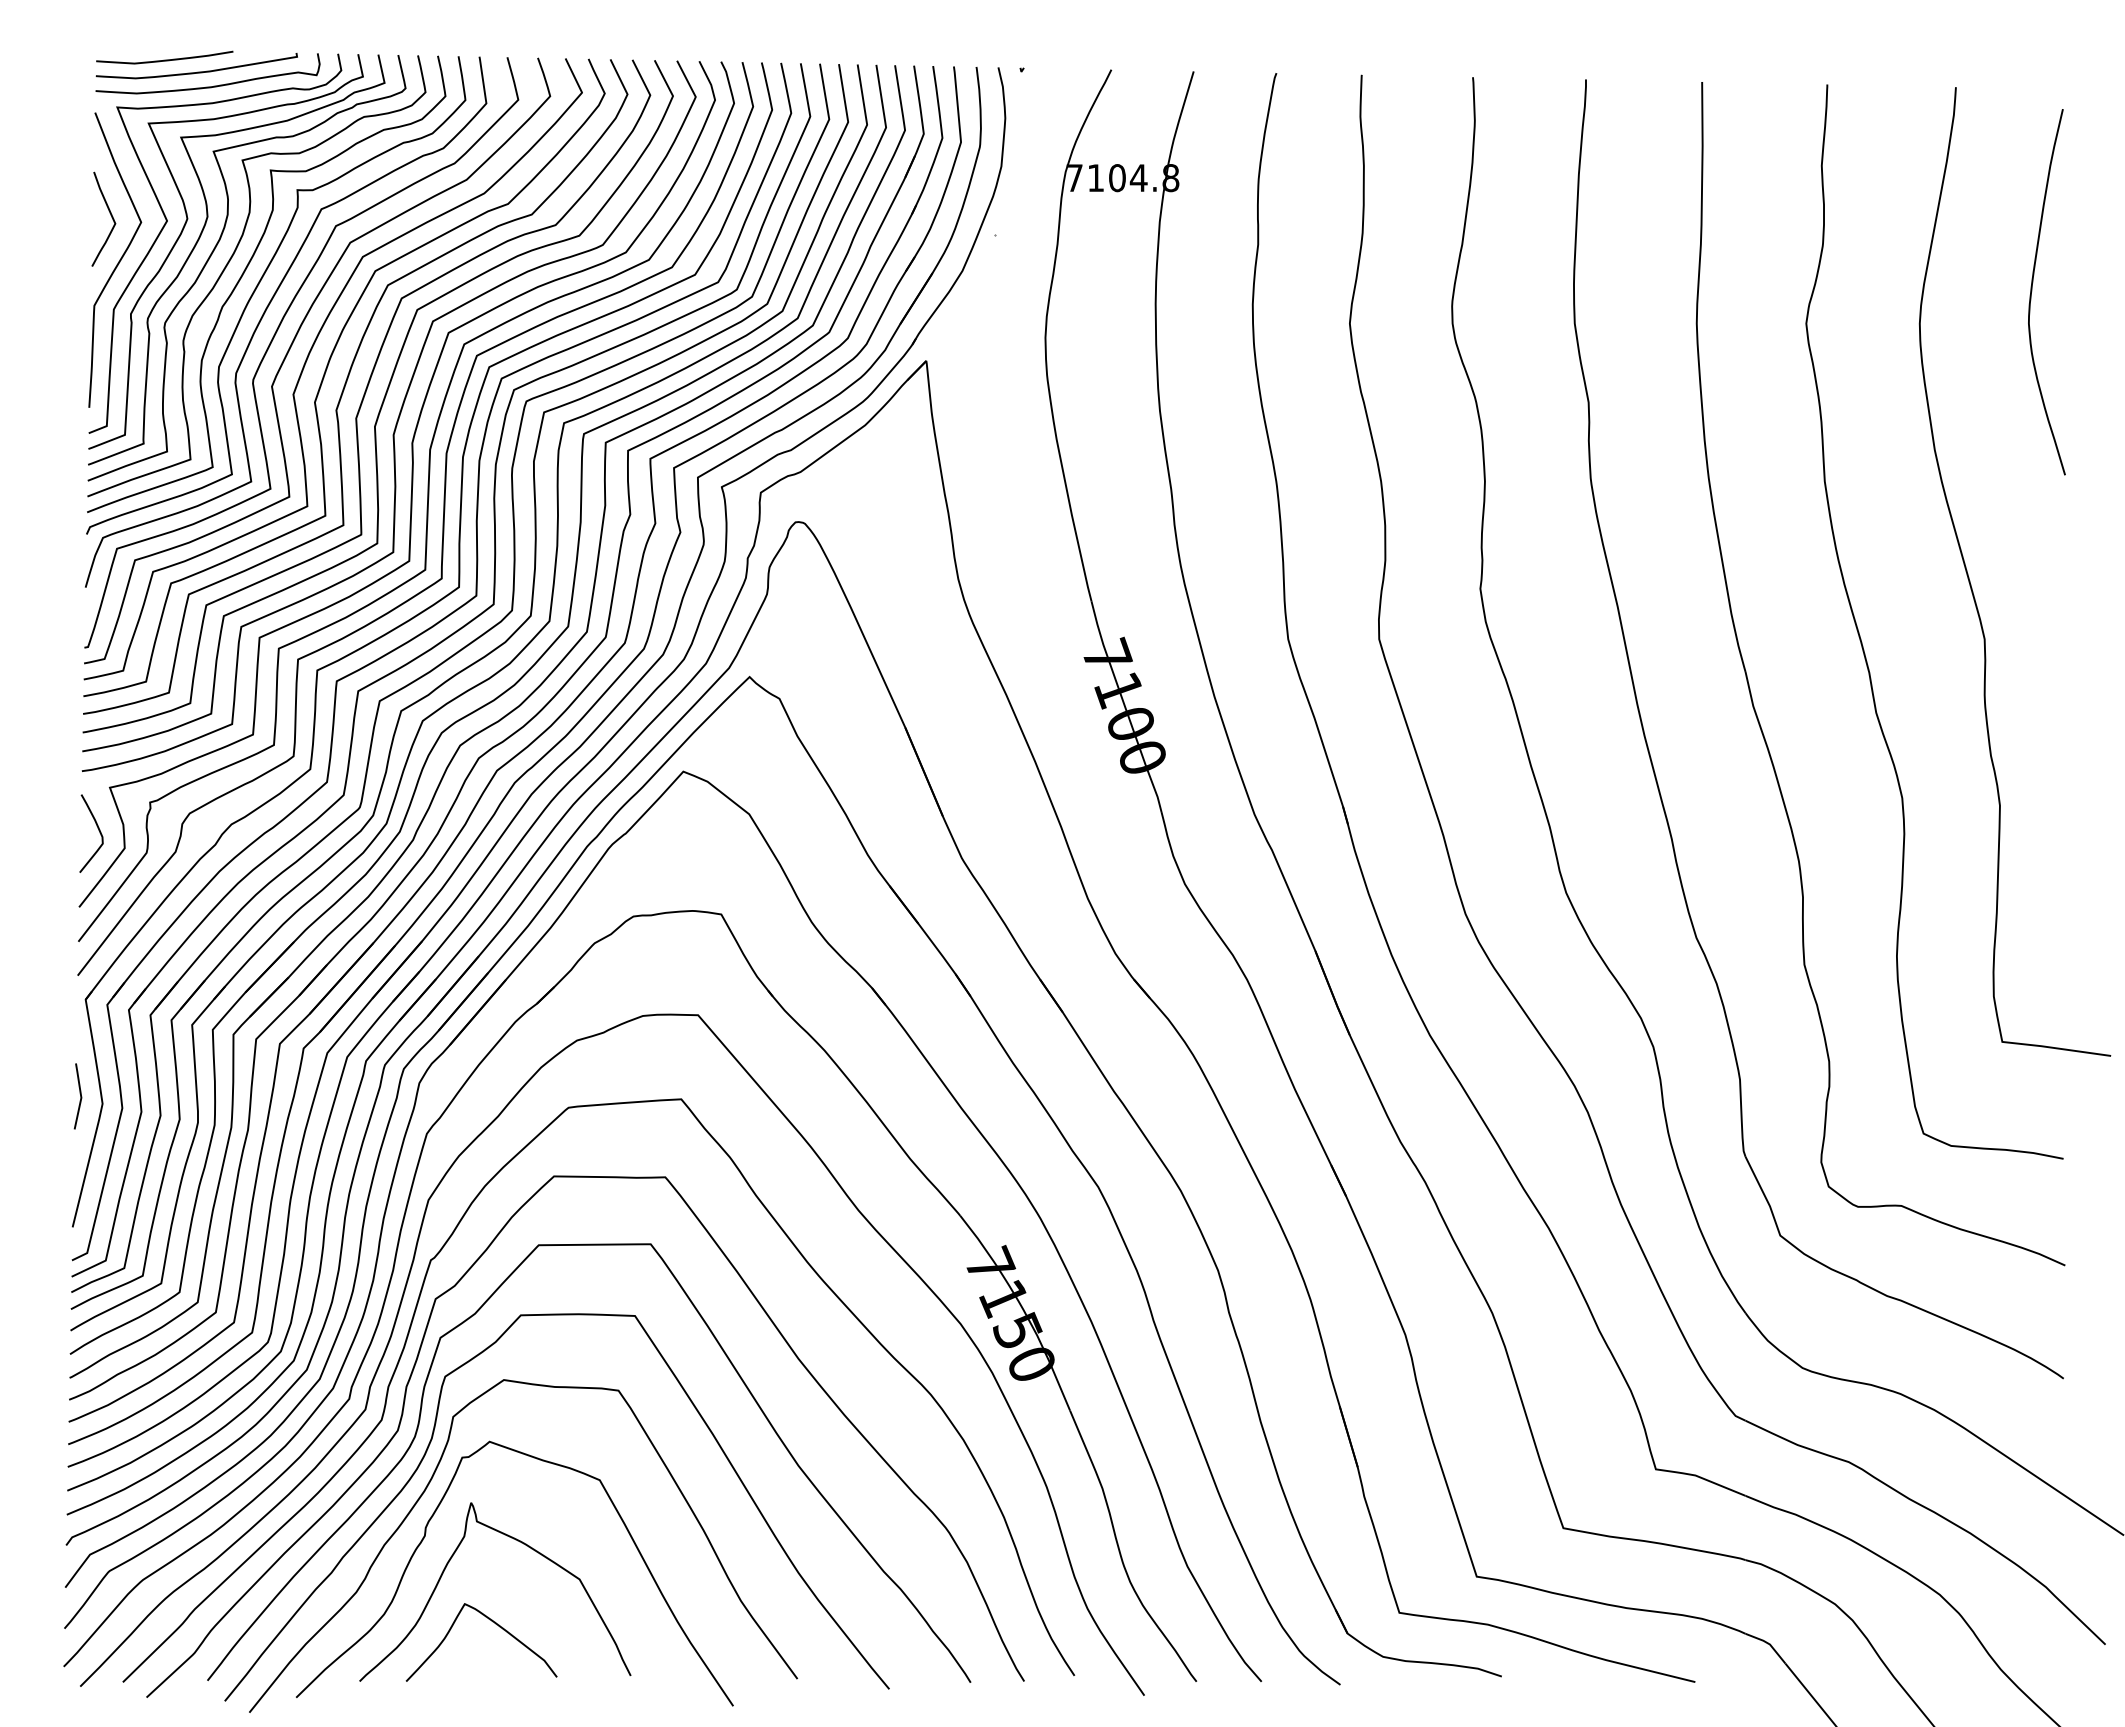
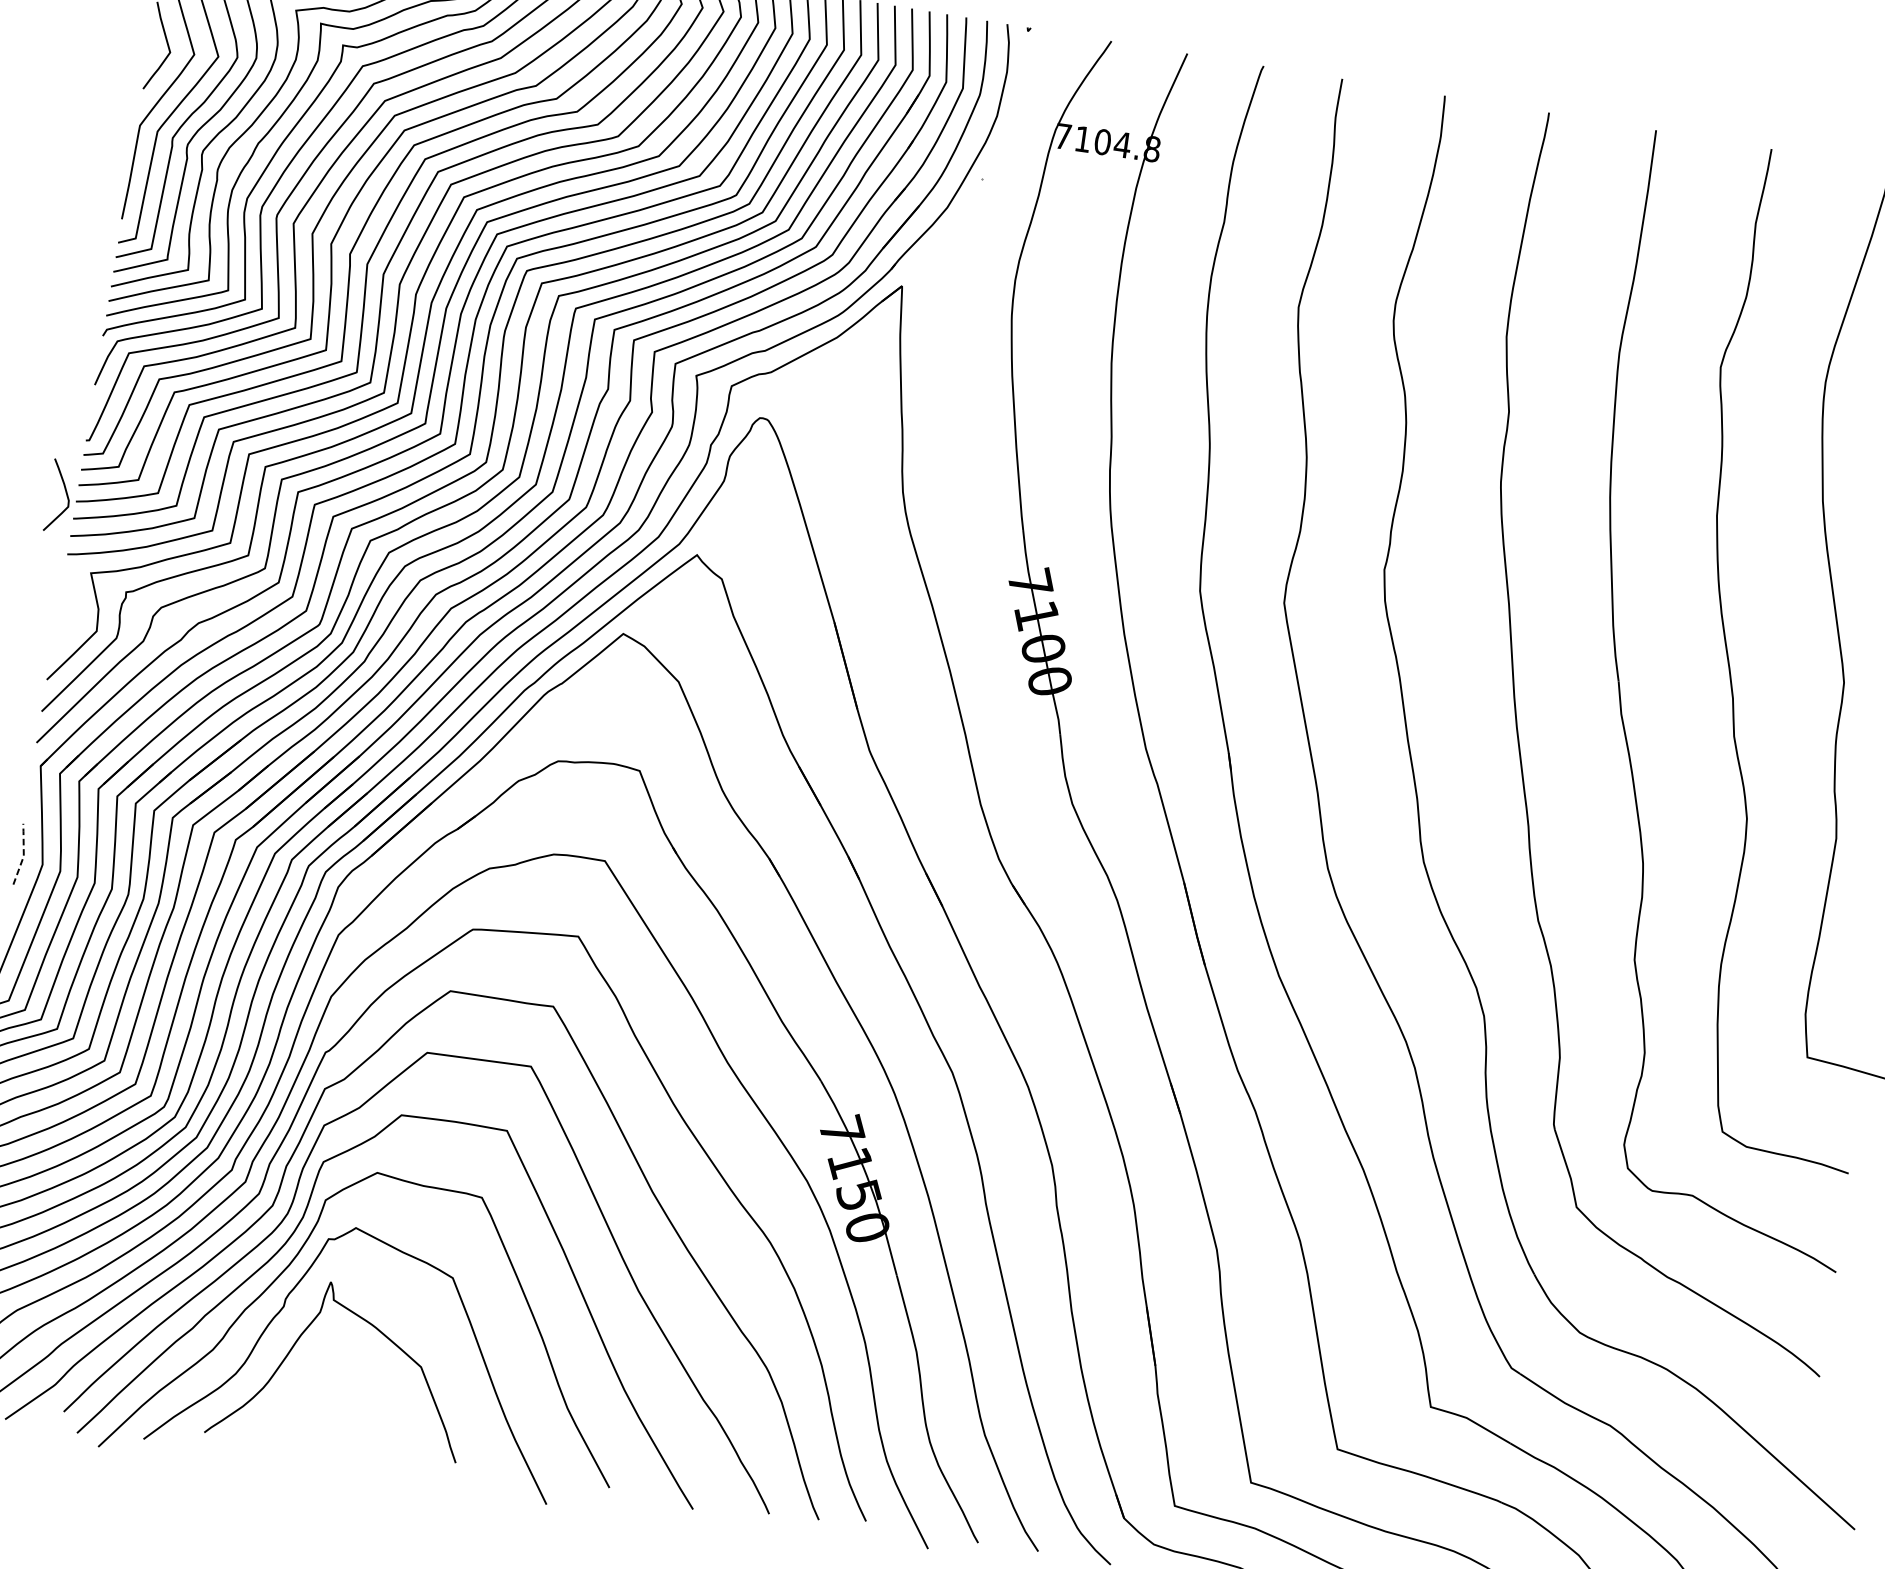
curve: (98, 830) -> (66, 494), moved
line: (81, 1095) -> (24, 854), solid -> dashed
curve: (495, 1624) -> (337, 1397), removed

